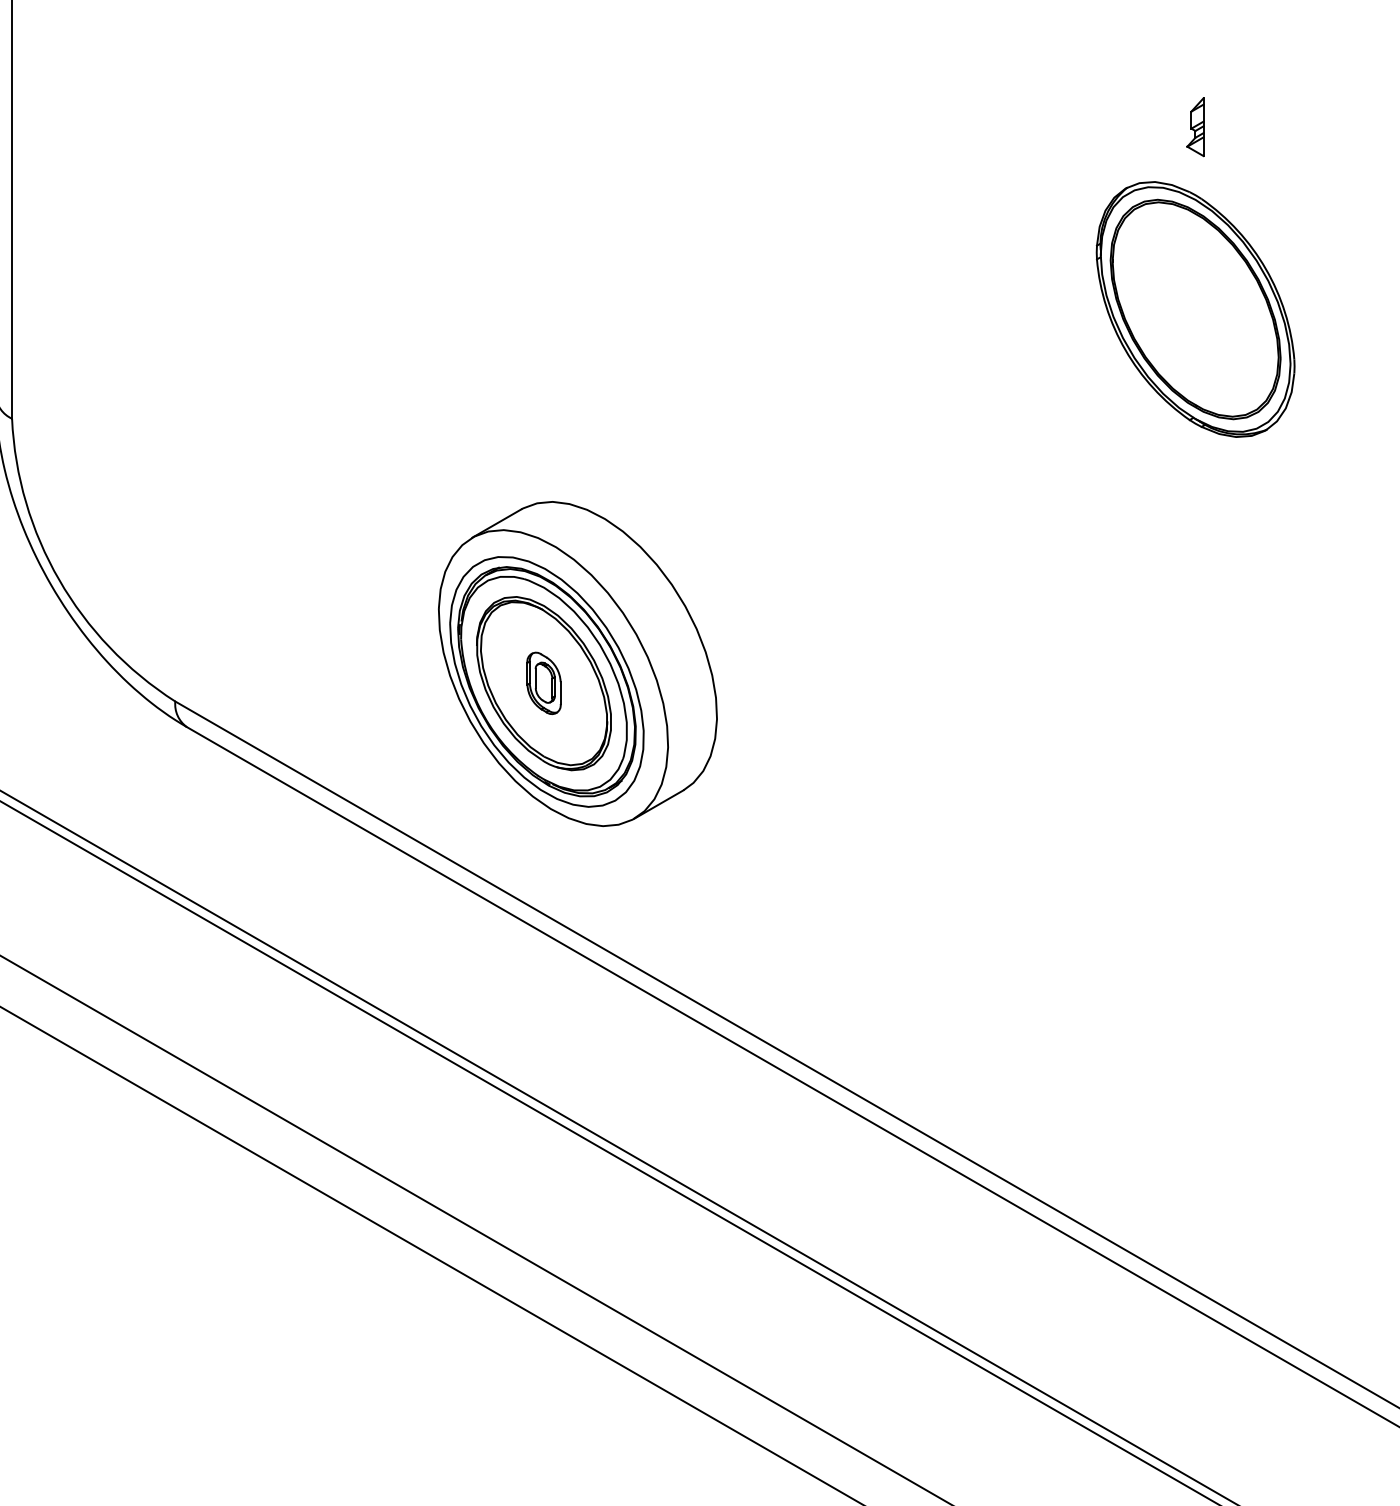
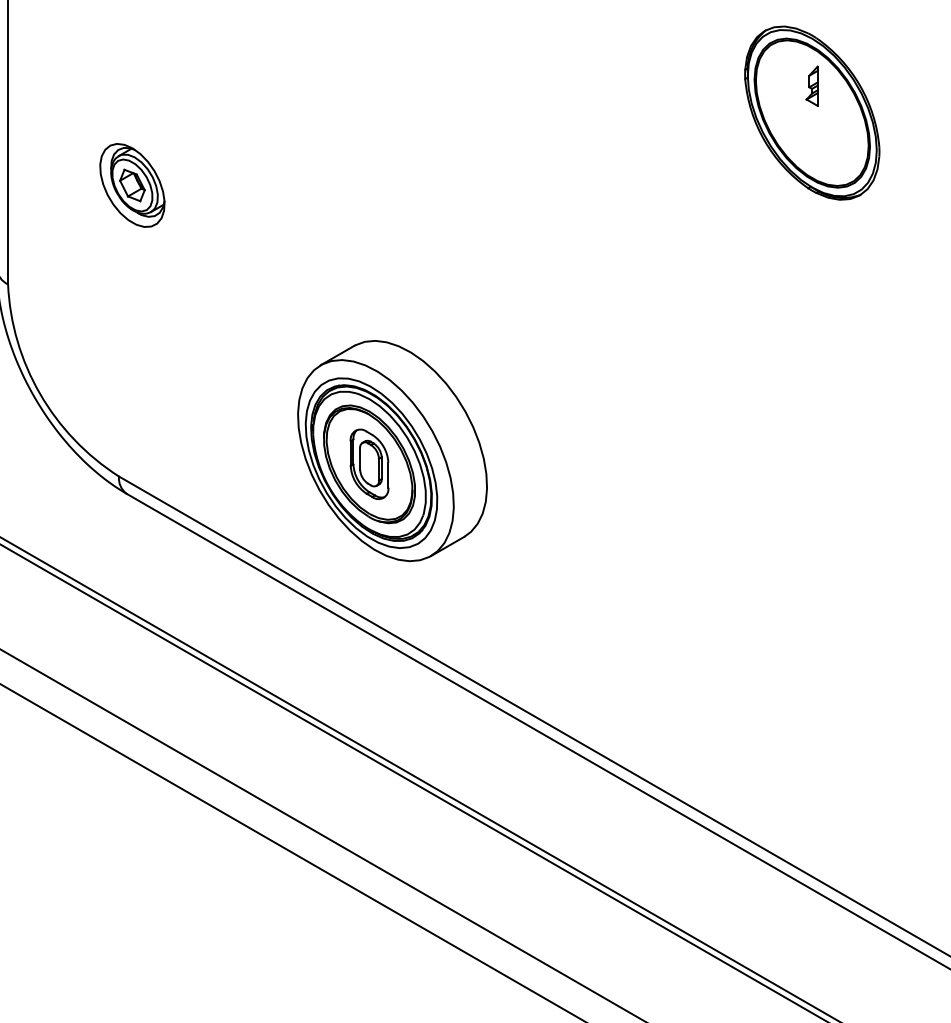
part: (195, 273) -> (132, 185), added
part: (1195, 308) -> (812, 112), moved
part: (543, 682) -> (369, 463), size x1.67

